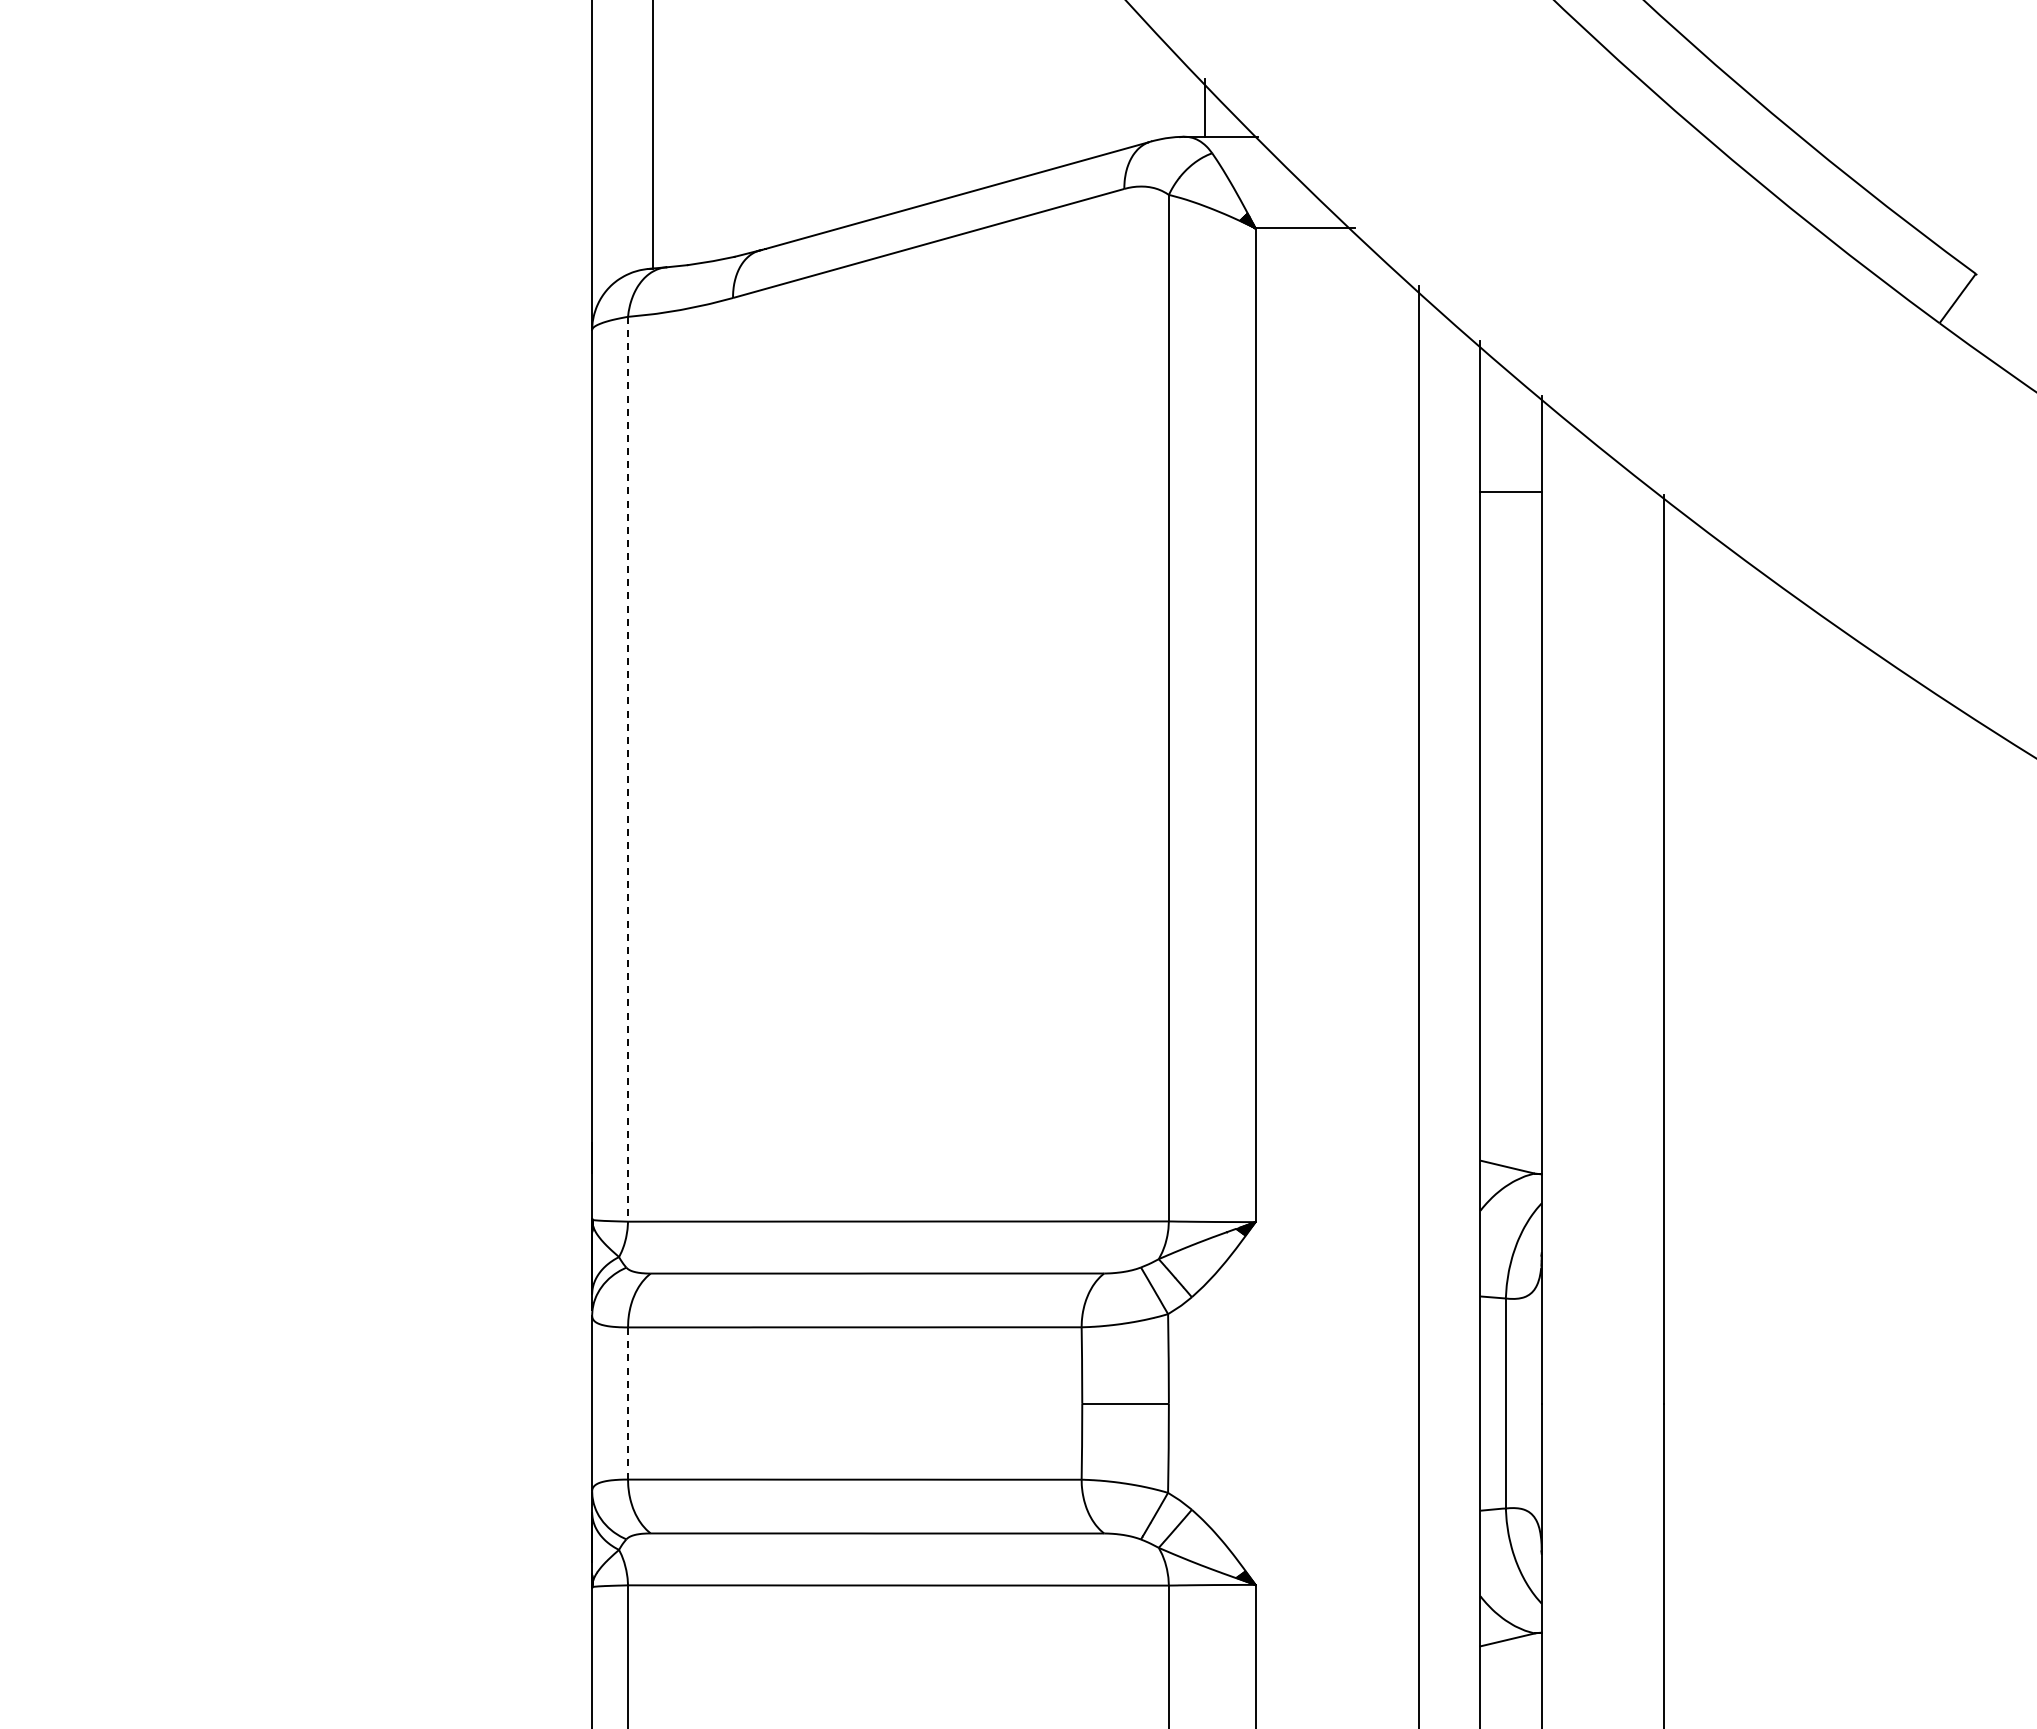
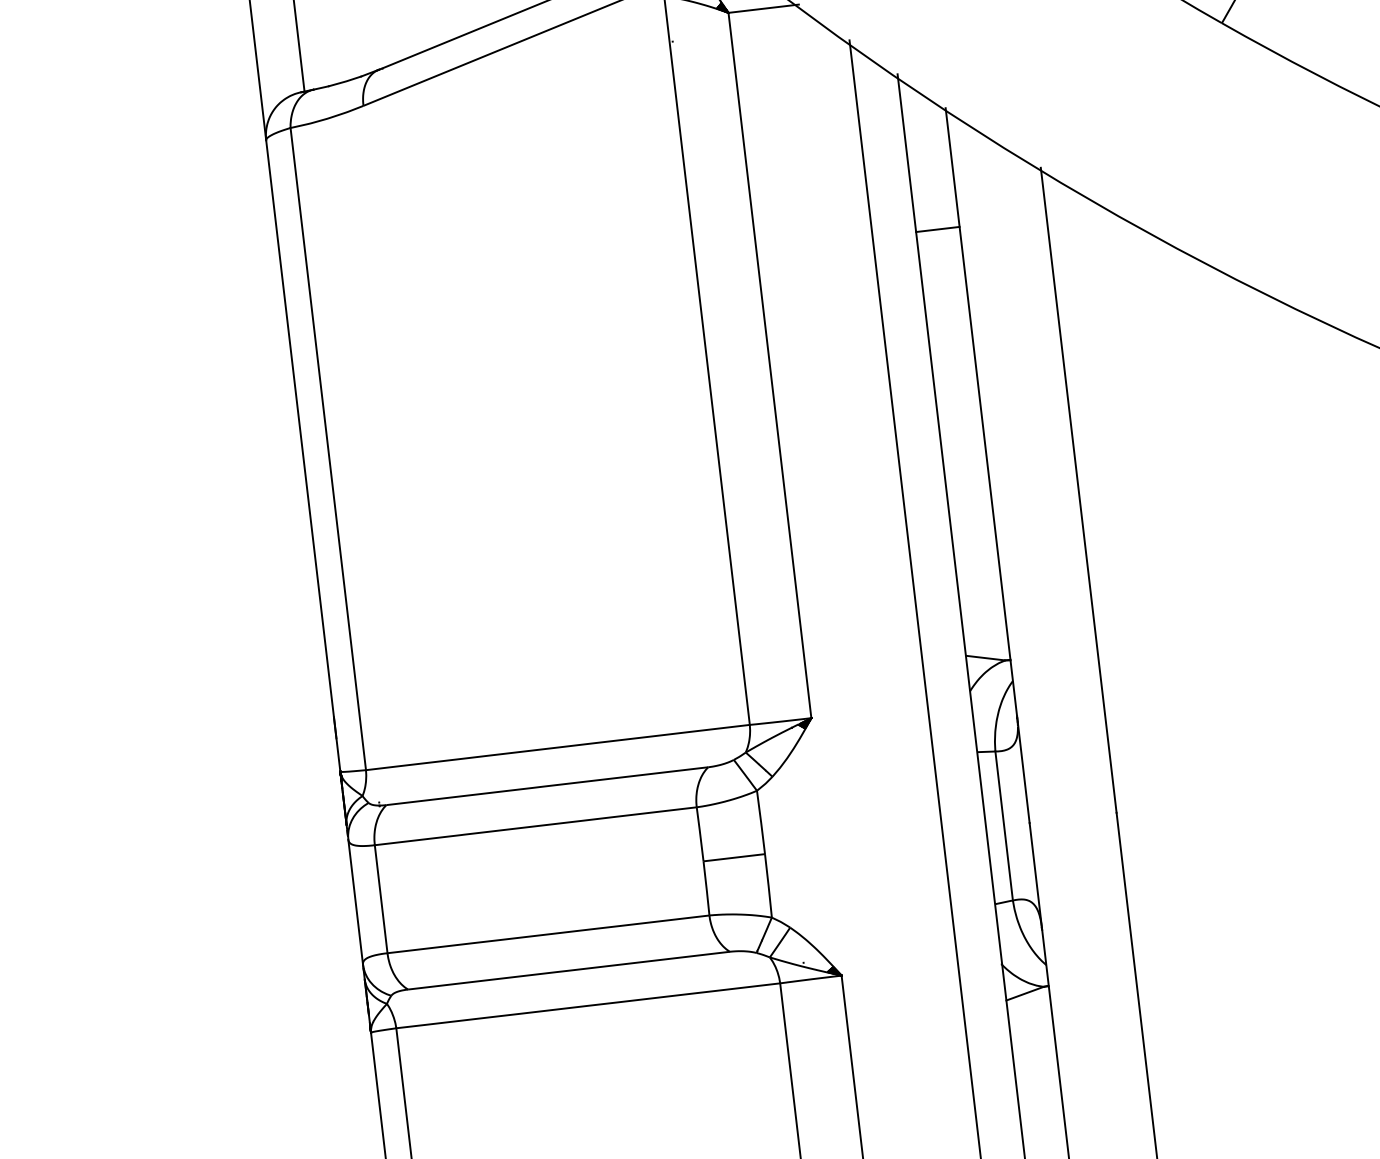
line: (1510, 491) -> (937, 229), moved
line: (628, 769) -> (328, 449), dashed -> solid
line: (628, 1403) -> (381, 899), dashed -> solid

